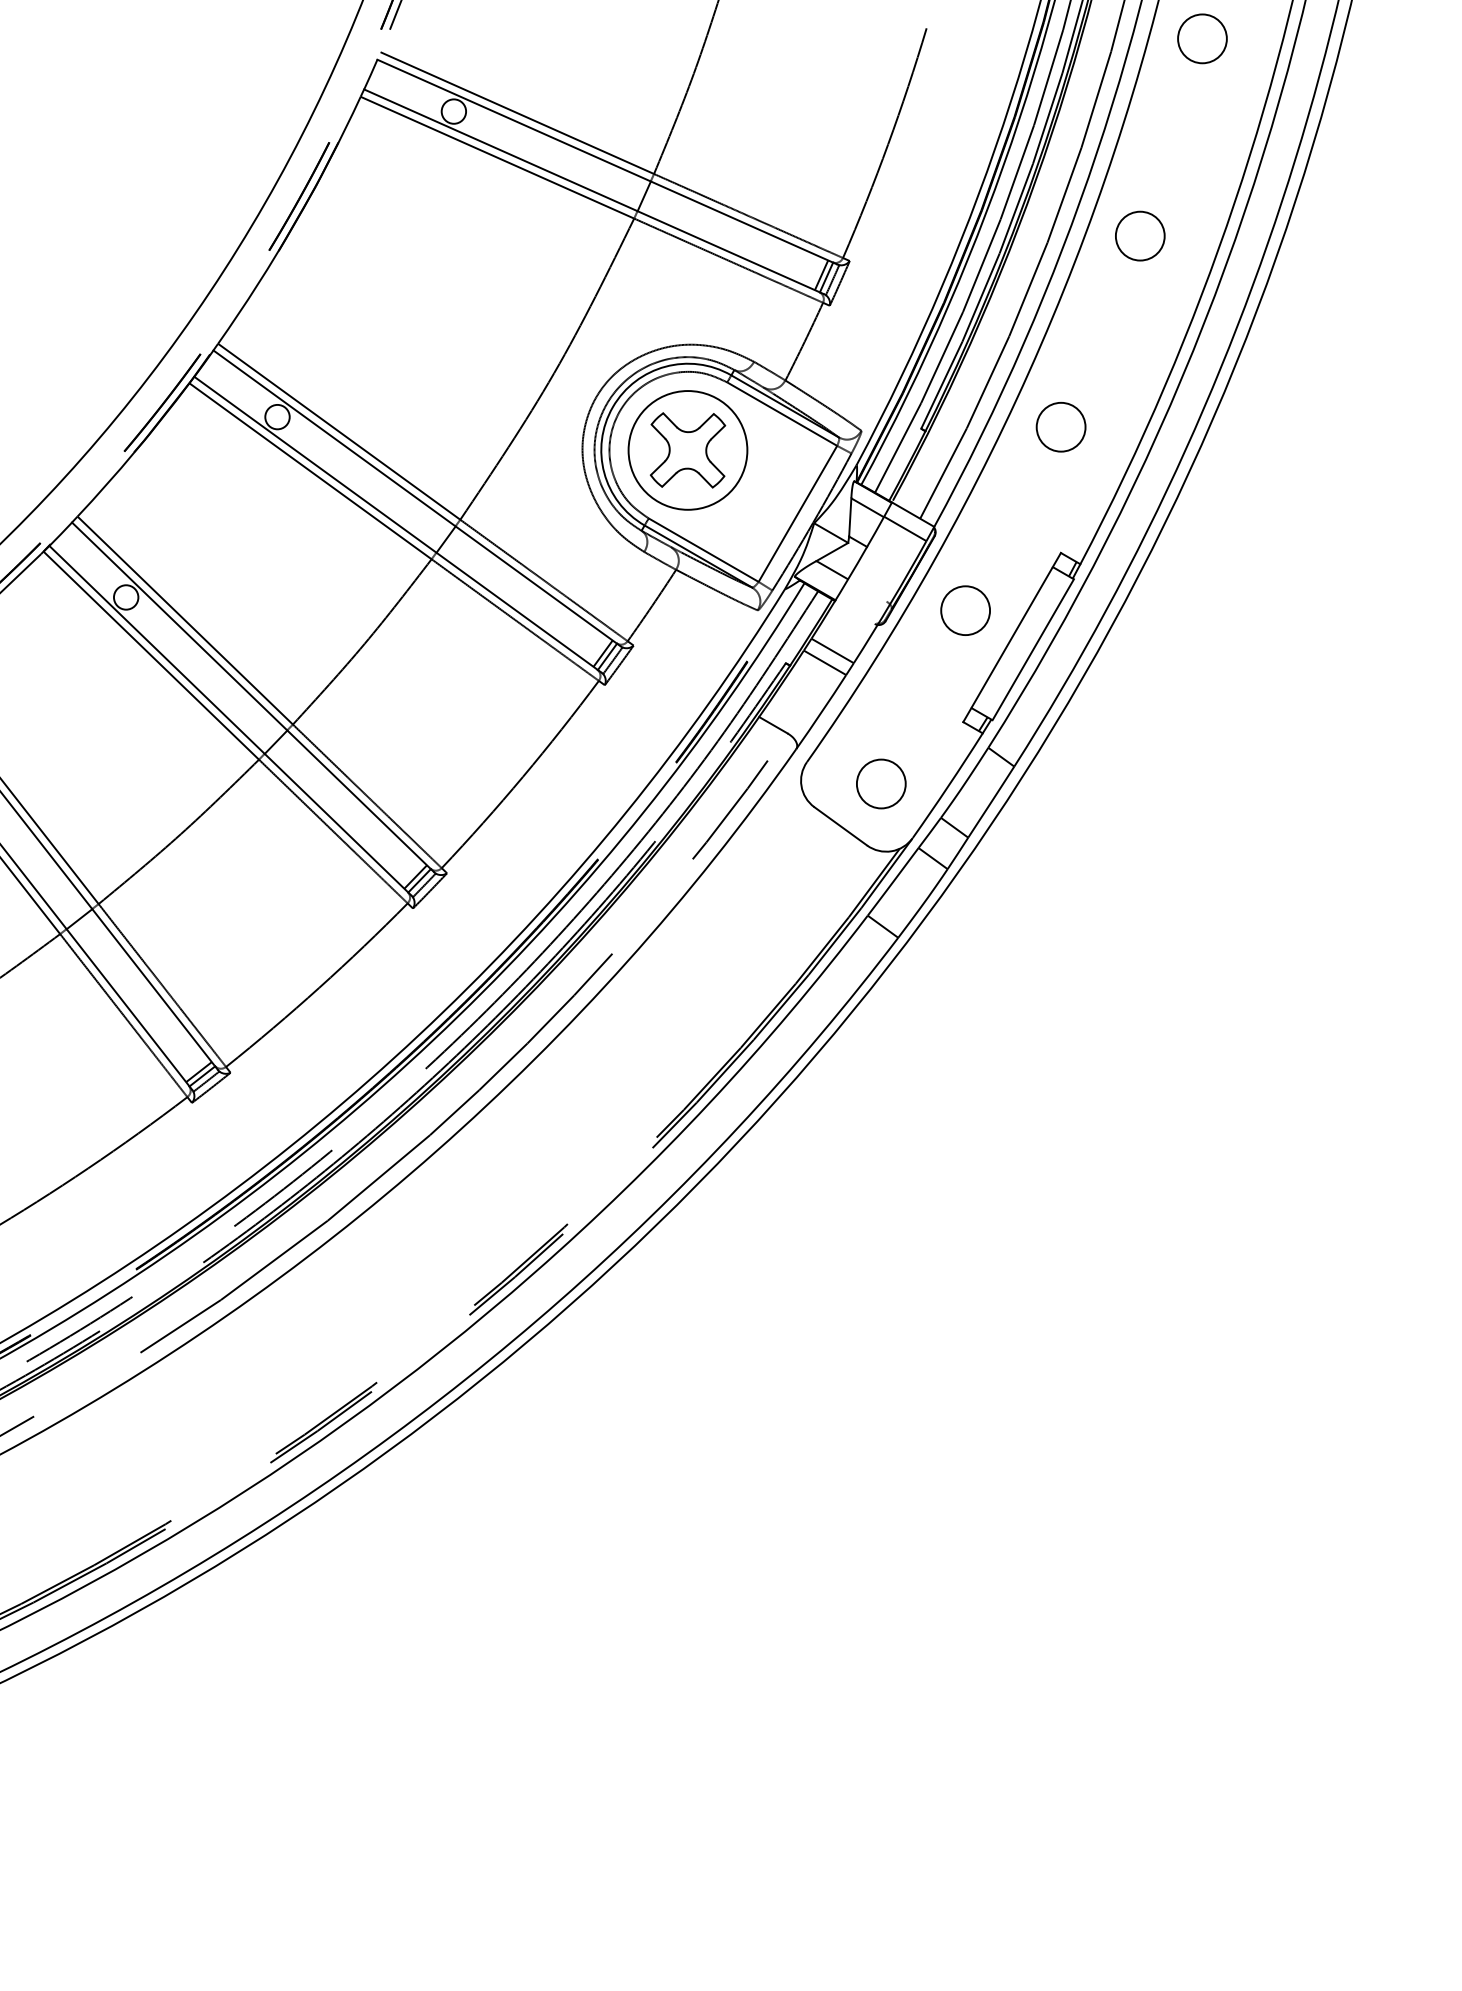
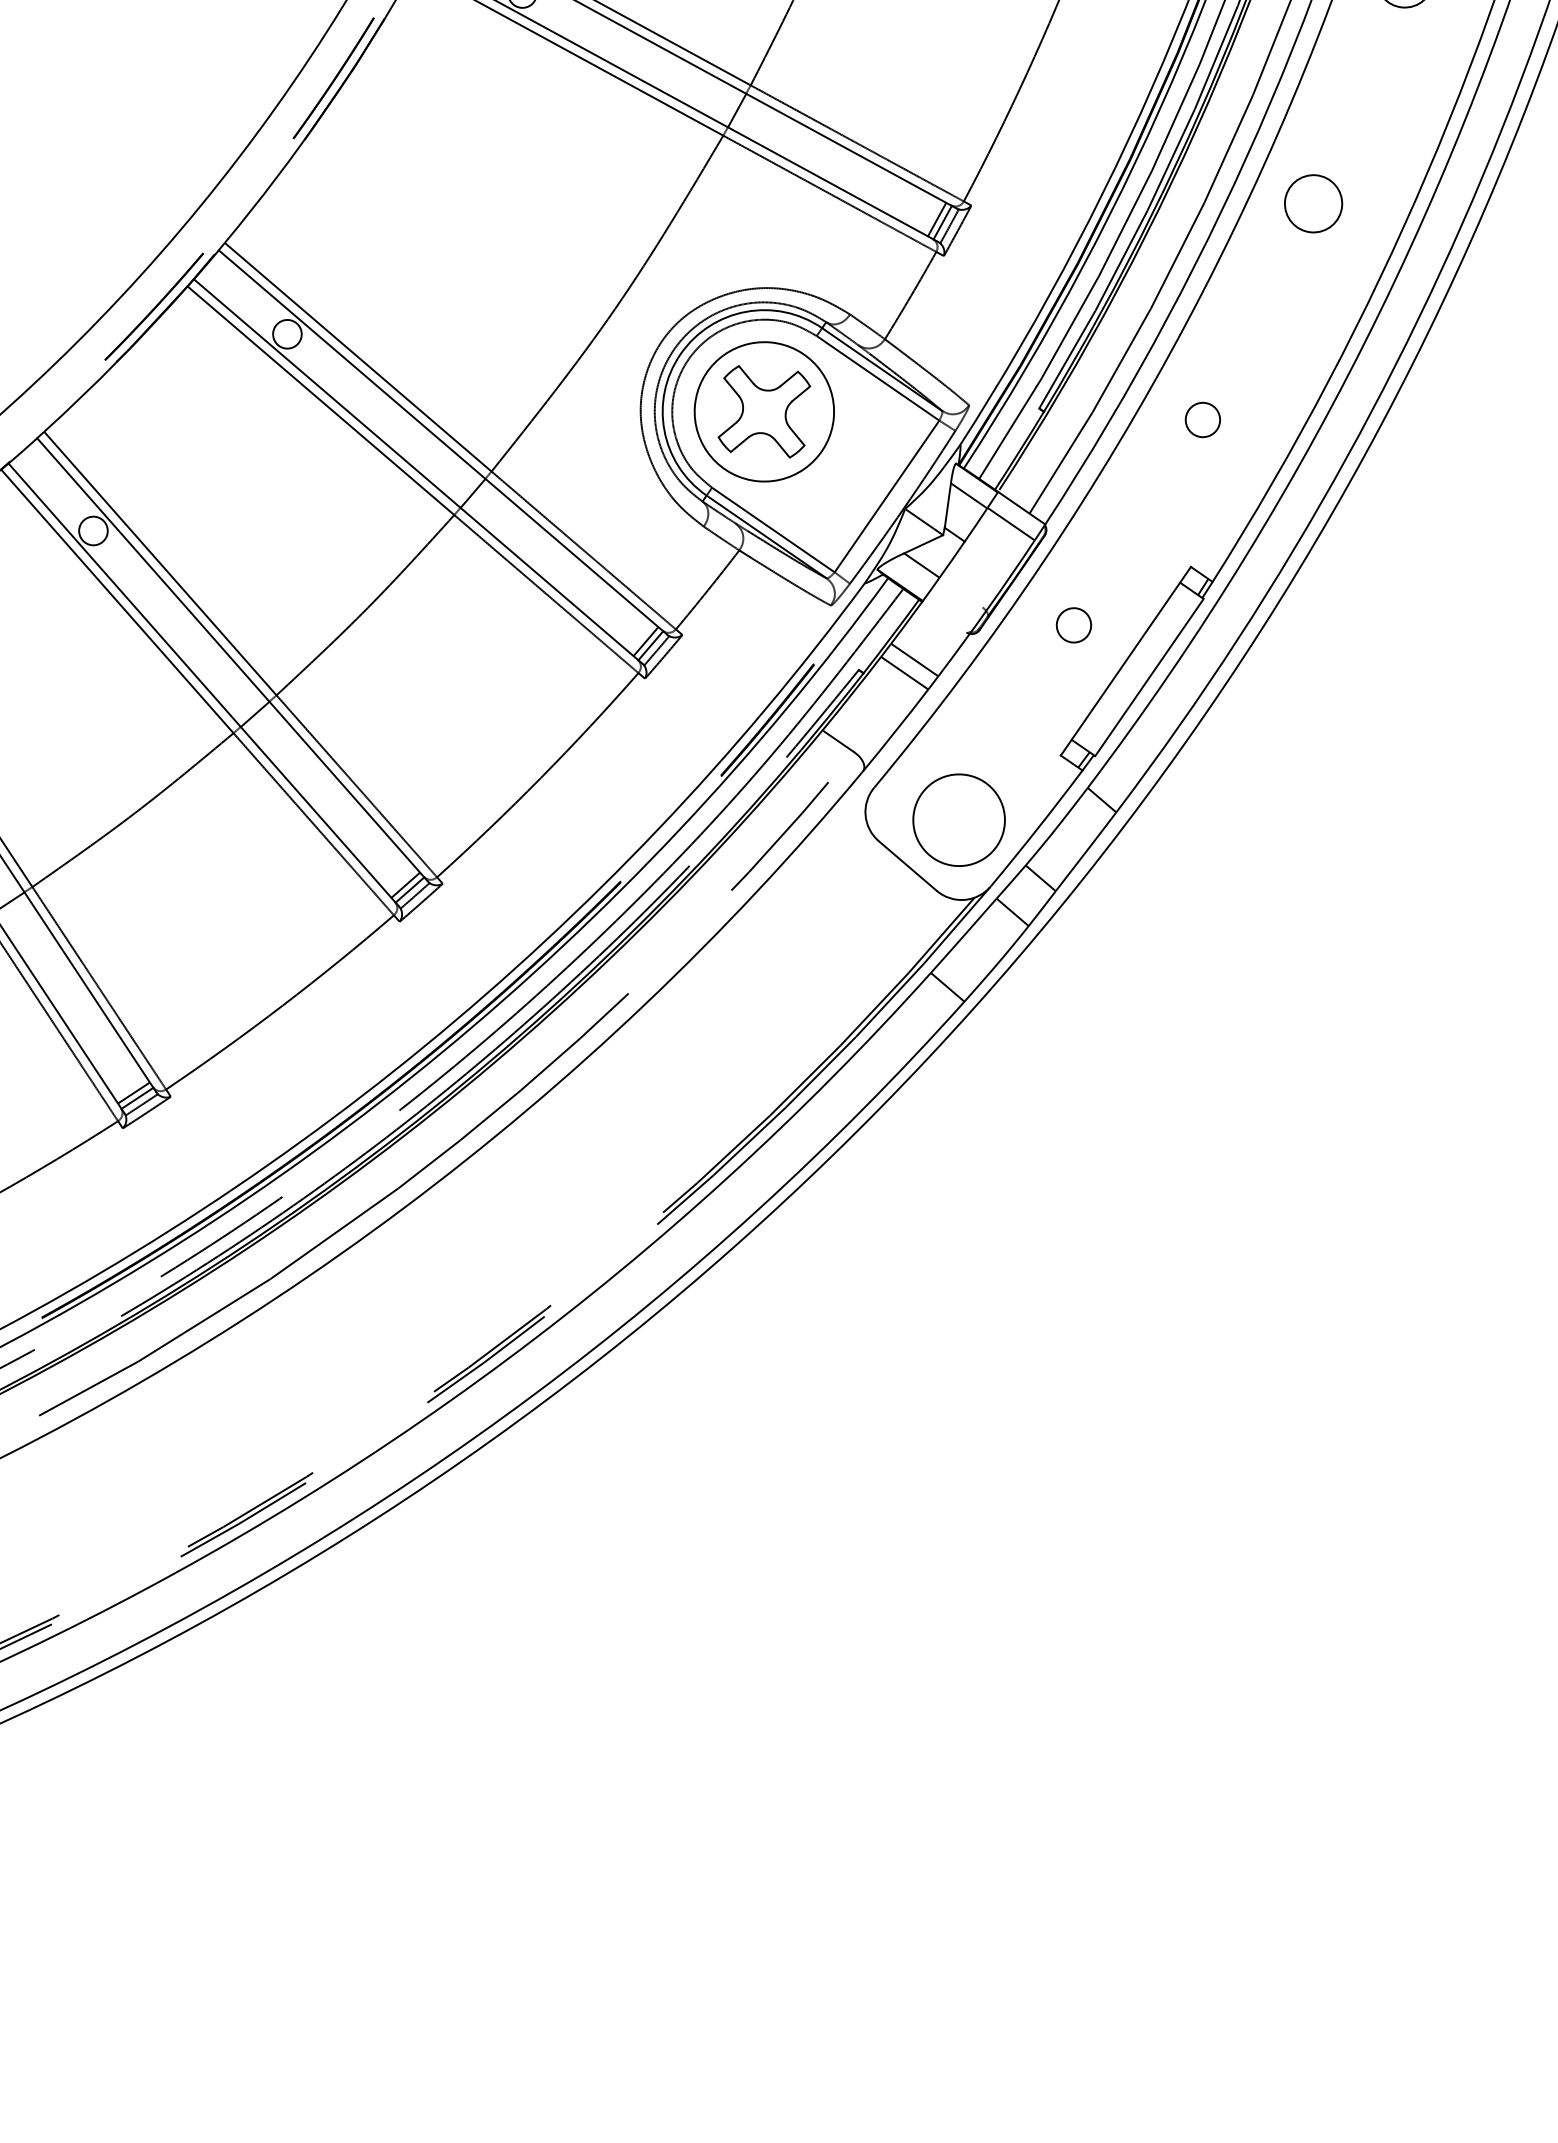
circle: (1060, 427) -> (1202, 420), size x0.6
circle: (965, 610) -> (1073, 625), size x0.6
circle: (880, 783) -> (958, 819), size x1.6

